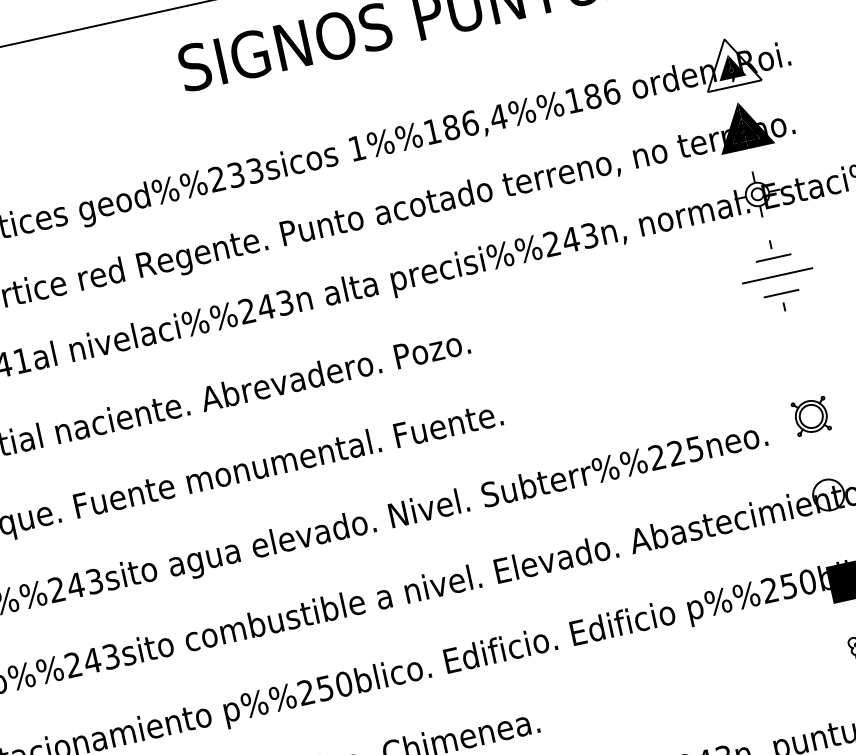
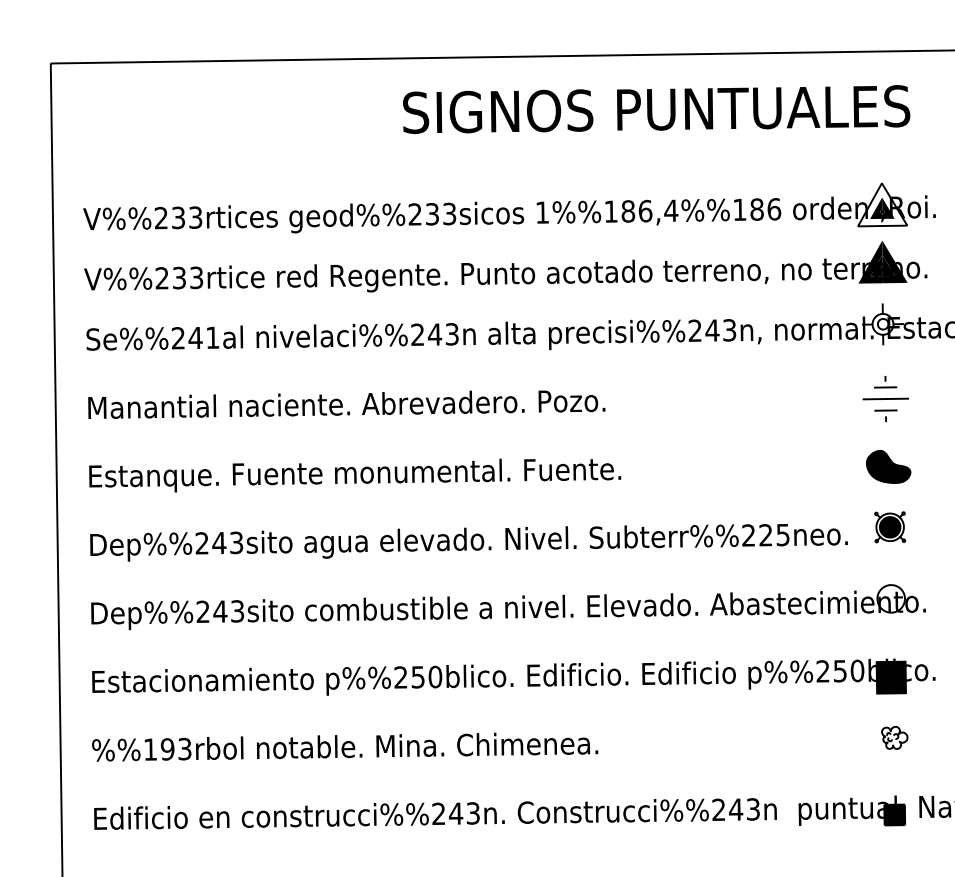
part: (777, 276) -> (885, 399), size x0.71
part: (795, 349) -> (888, 466), added
fill: (810, 416) -> (889, 527), added

